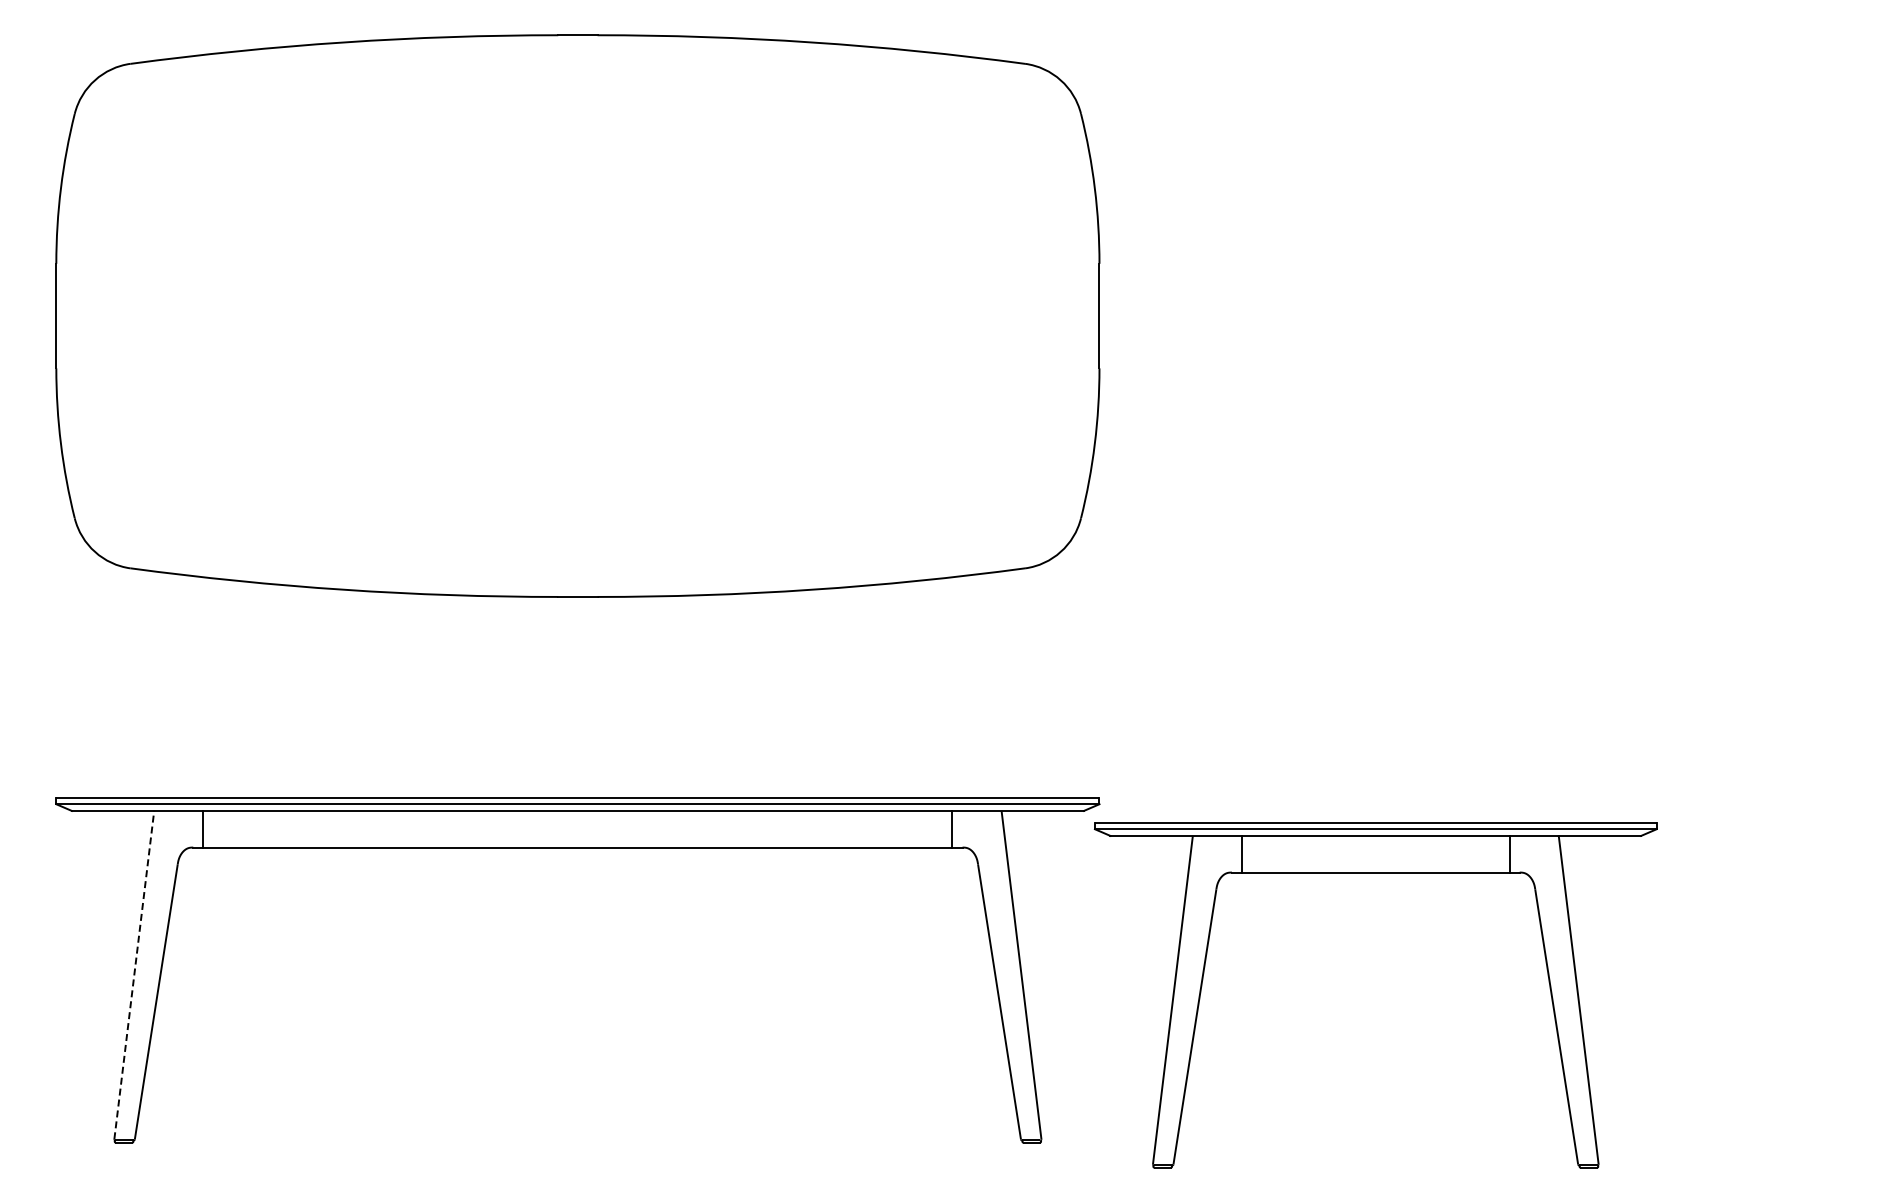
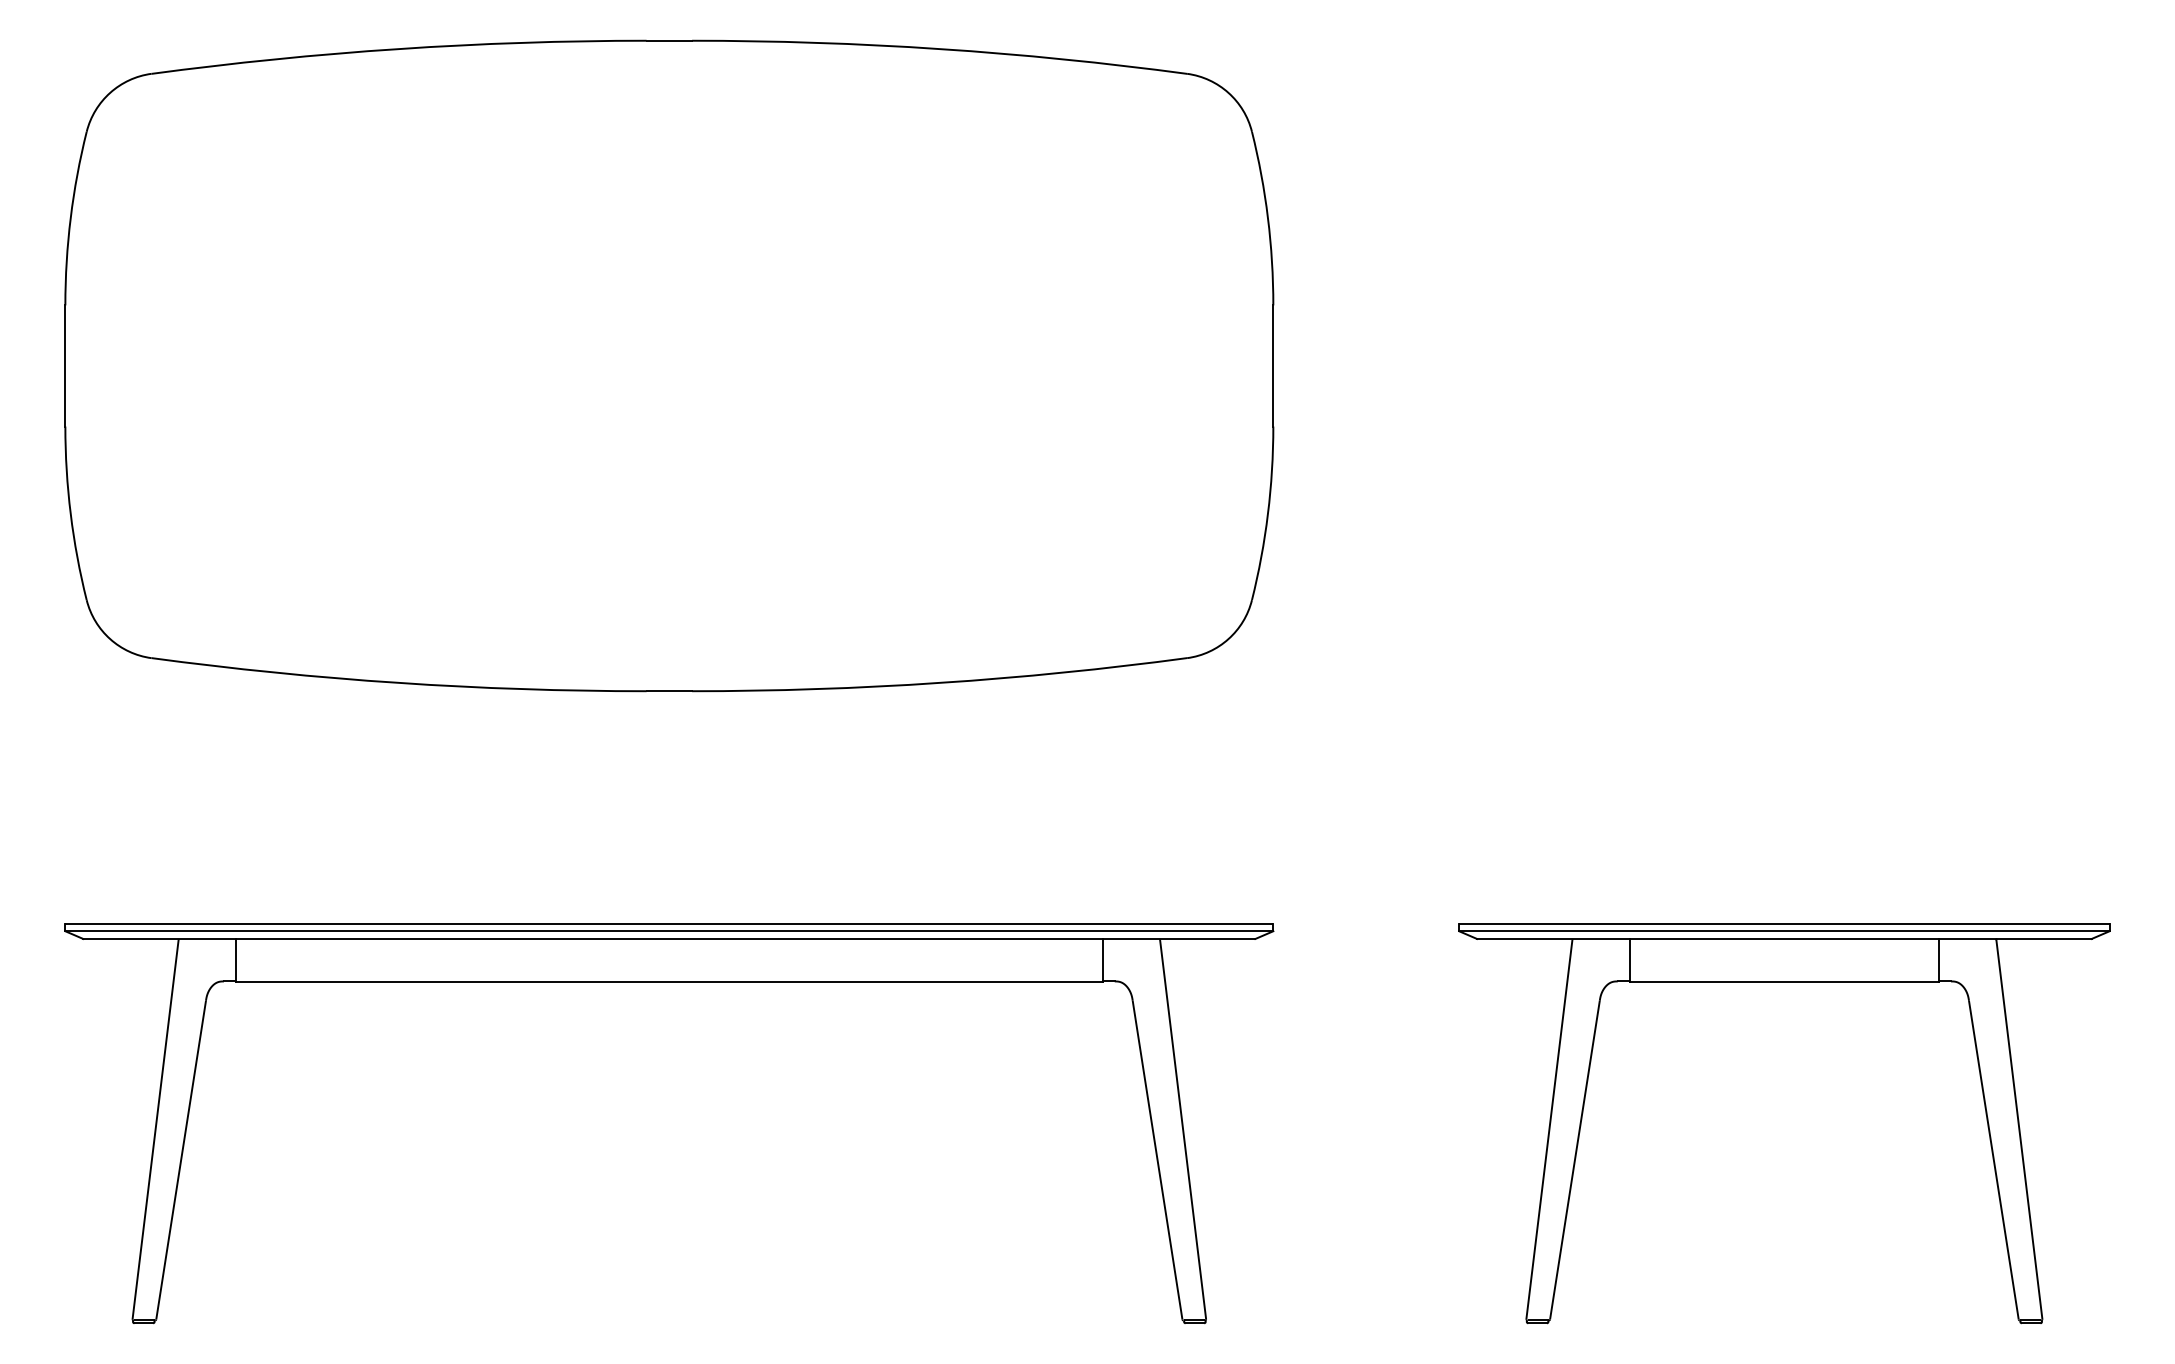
part: (1375, 873) -> (1784, 982), moved
line: (134, 974) -> (155, 1128), dashed -> solid

